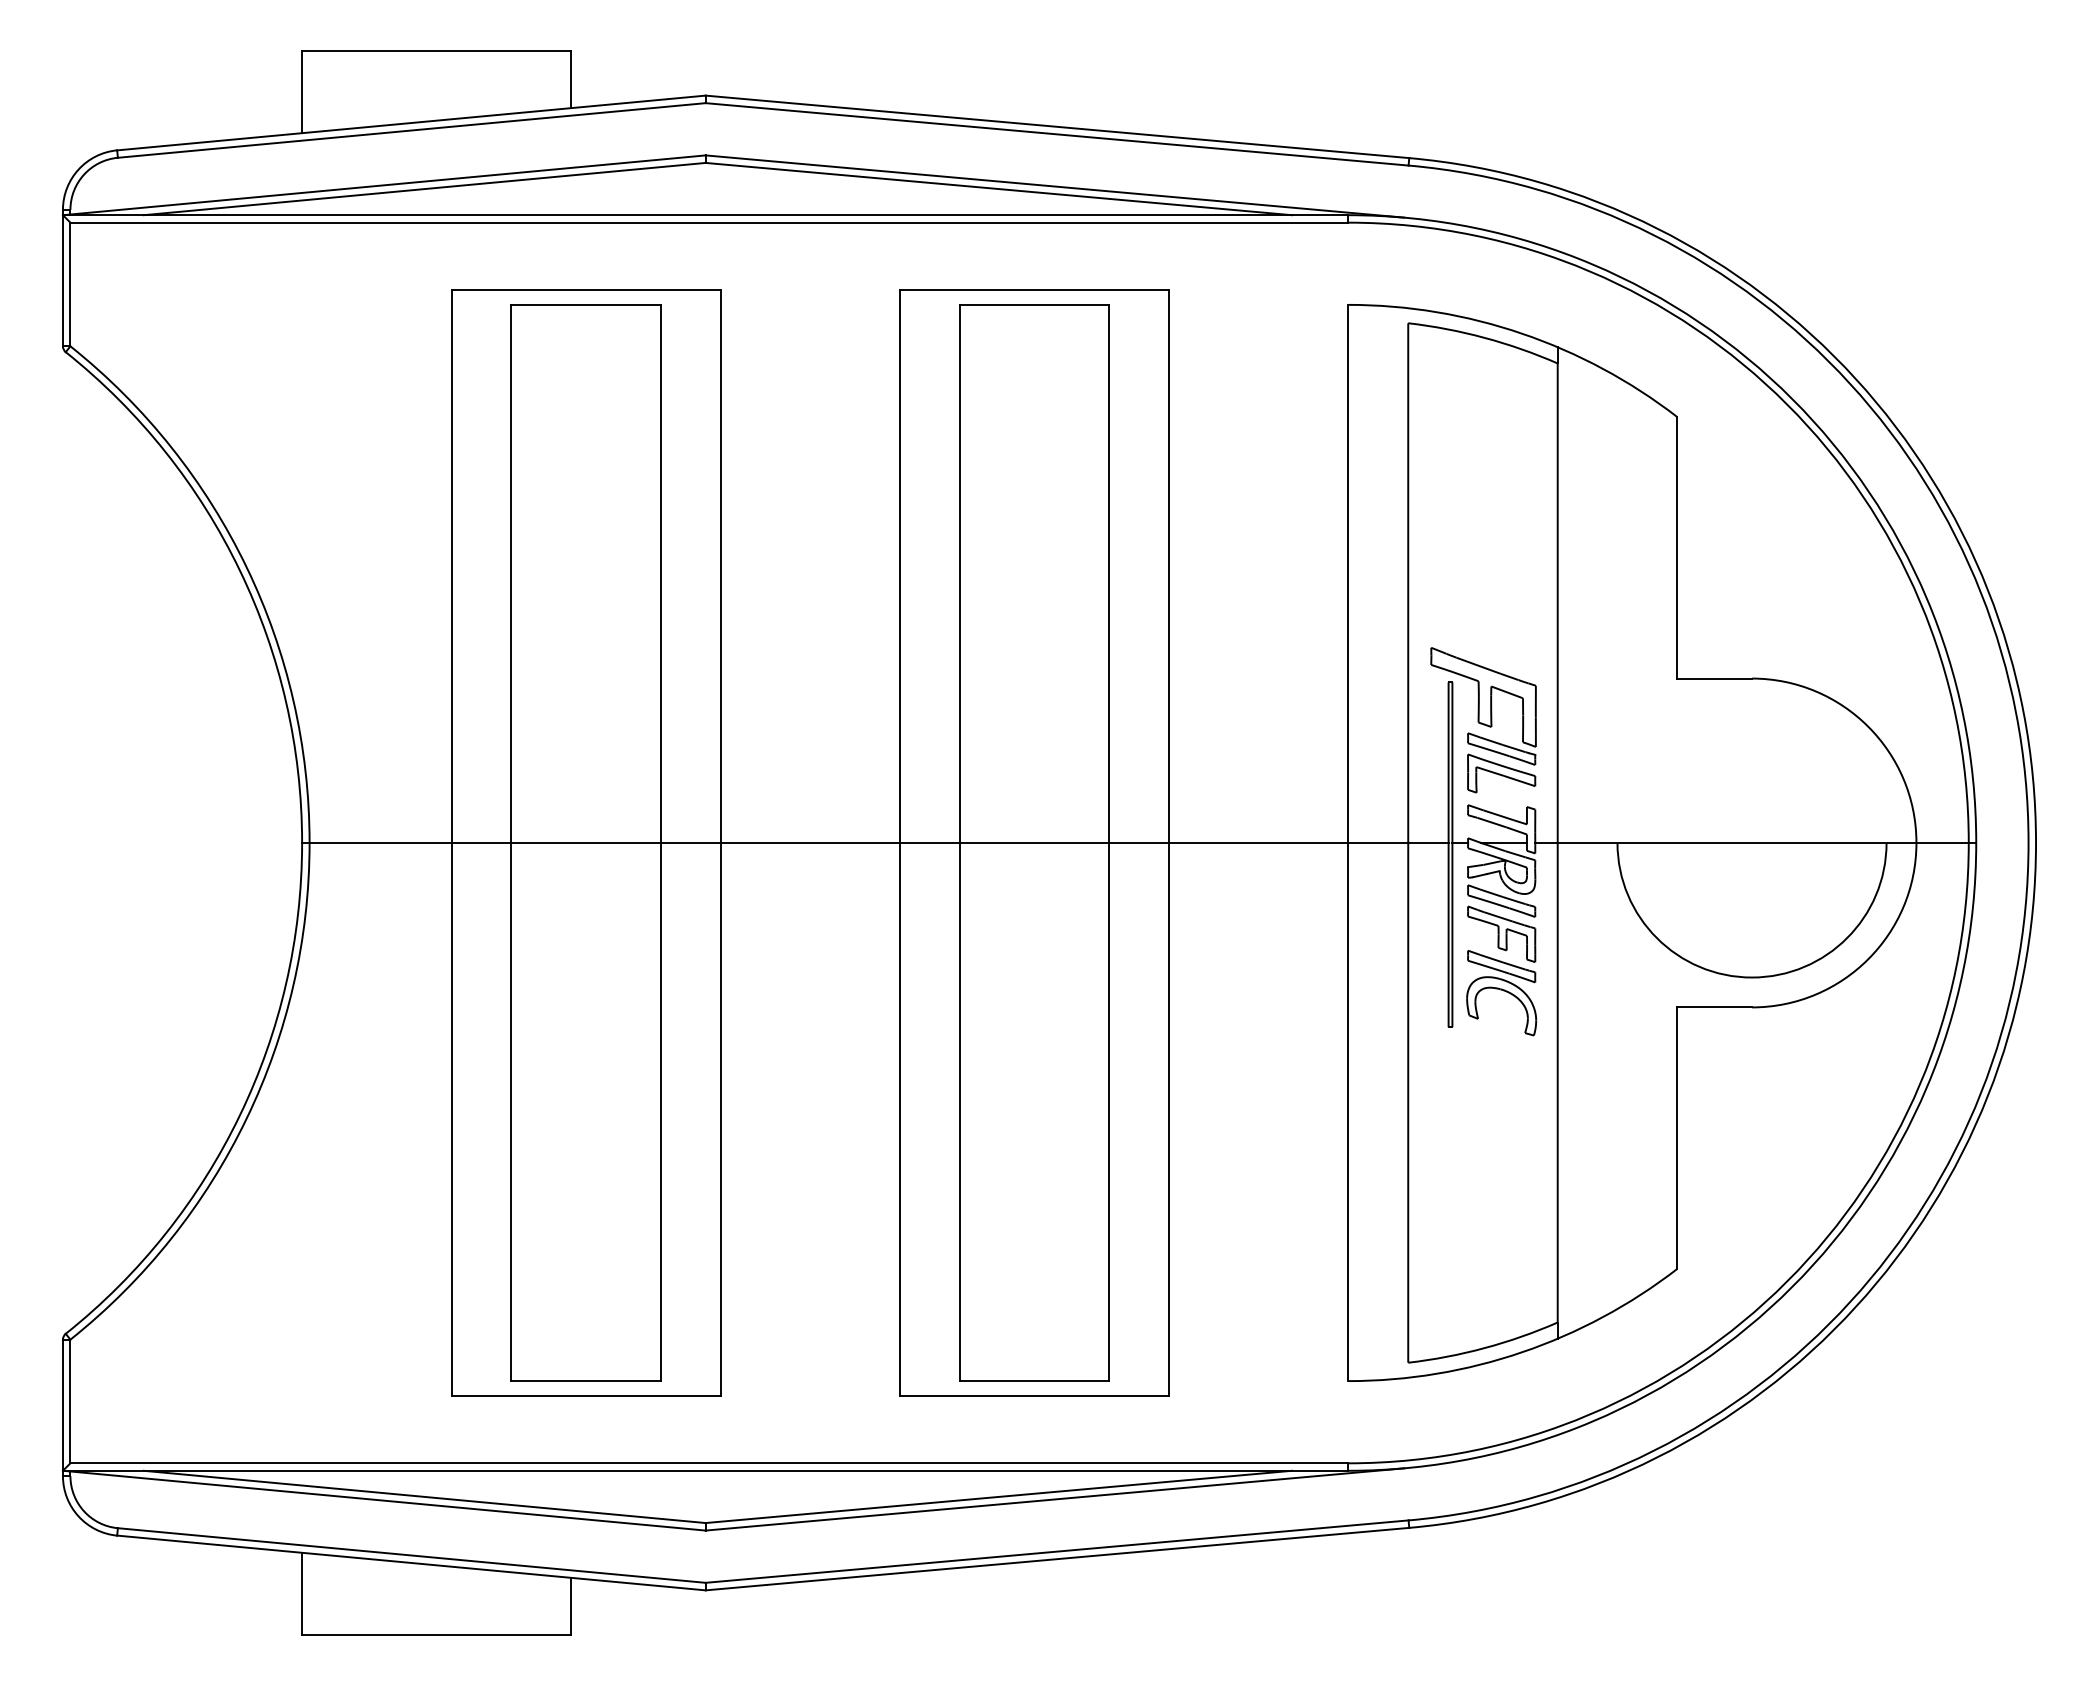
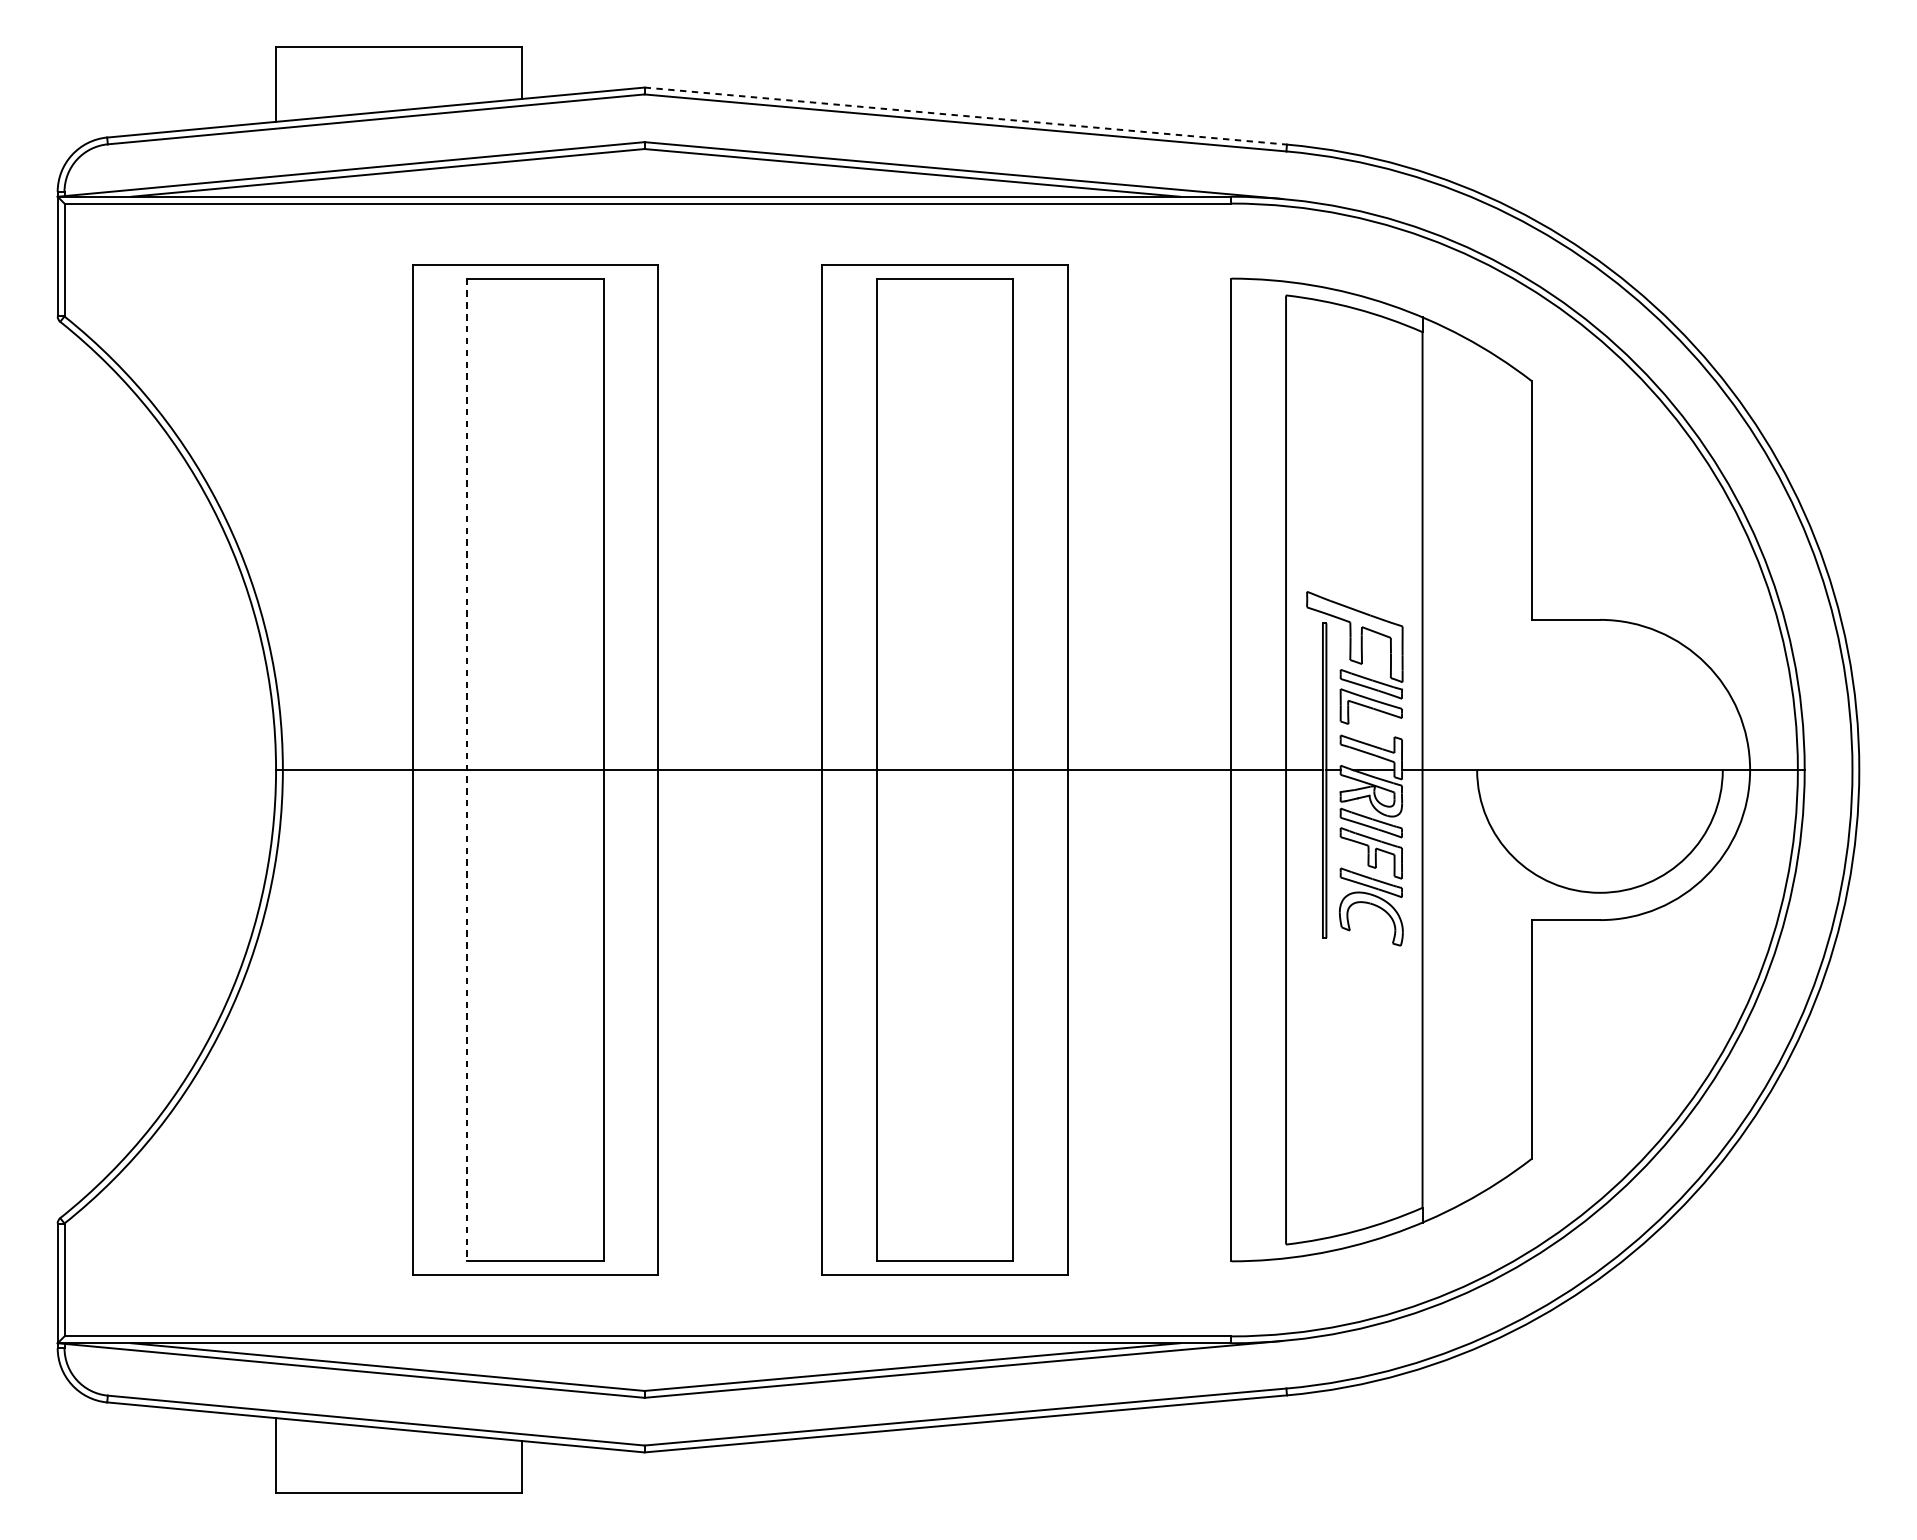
line: (1057, 126) -> (965, 115), solid -> dashed
line: (511, 843) -> (467, 770), solid -> dashed

